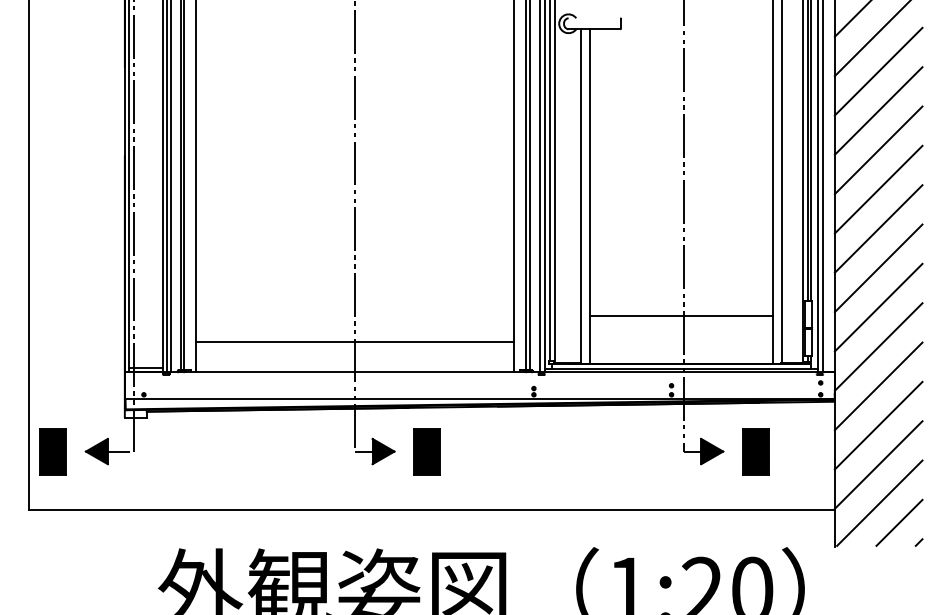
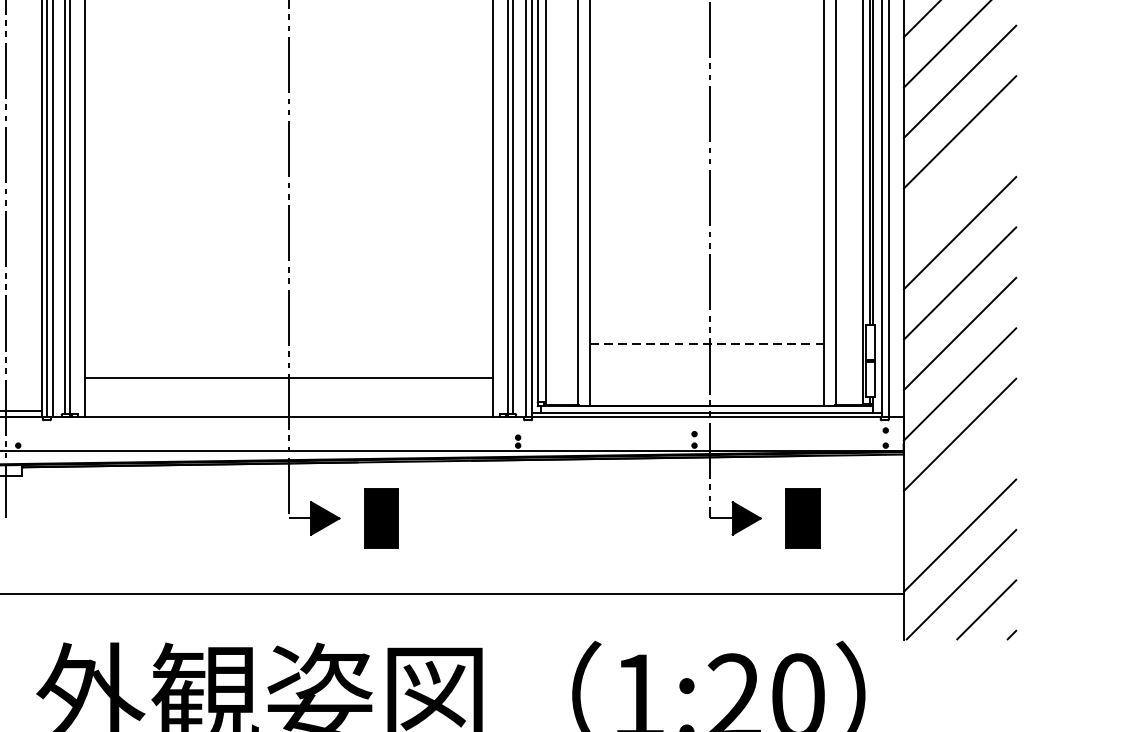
line: (878, 189) -> (959, 182), removed
line: (681, 315) -> (707, 344), solid -> dashed
line: (878, 425) -> (959, 485), removed

